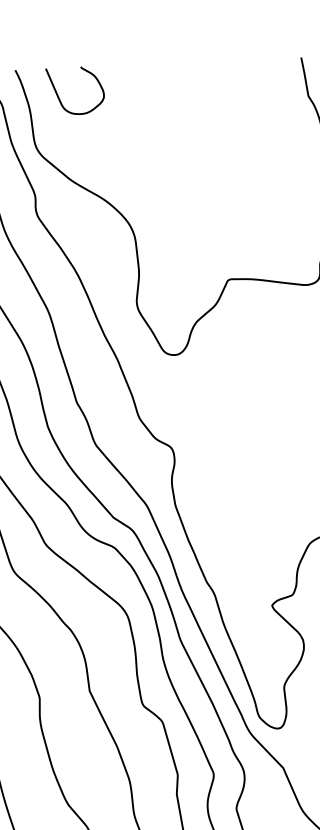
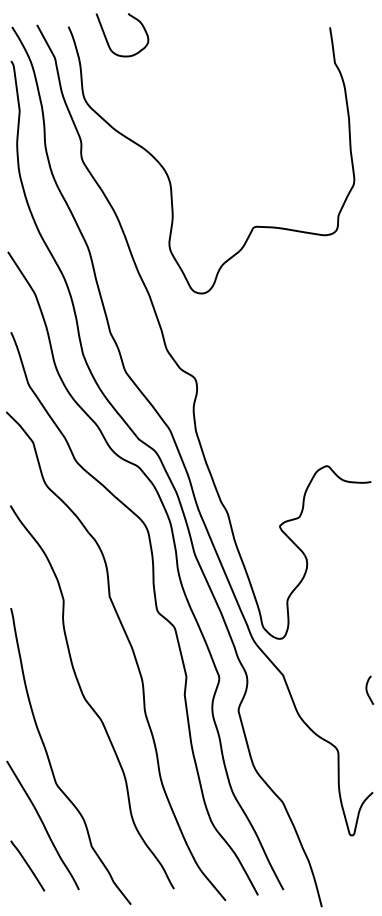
curve: (59, 96) -> (107, 39), moved

